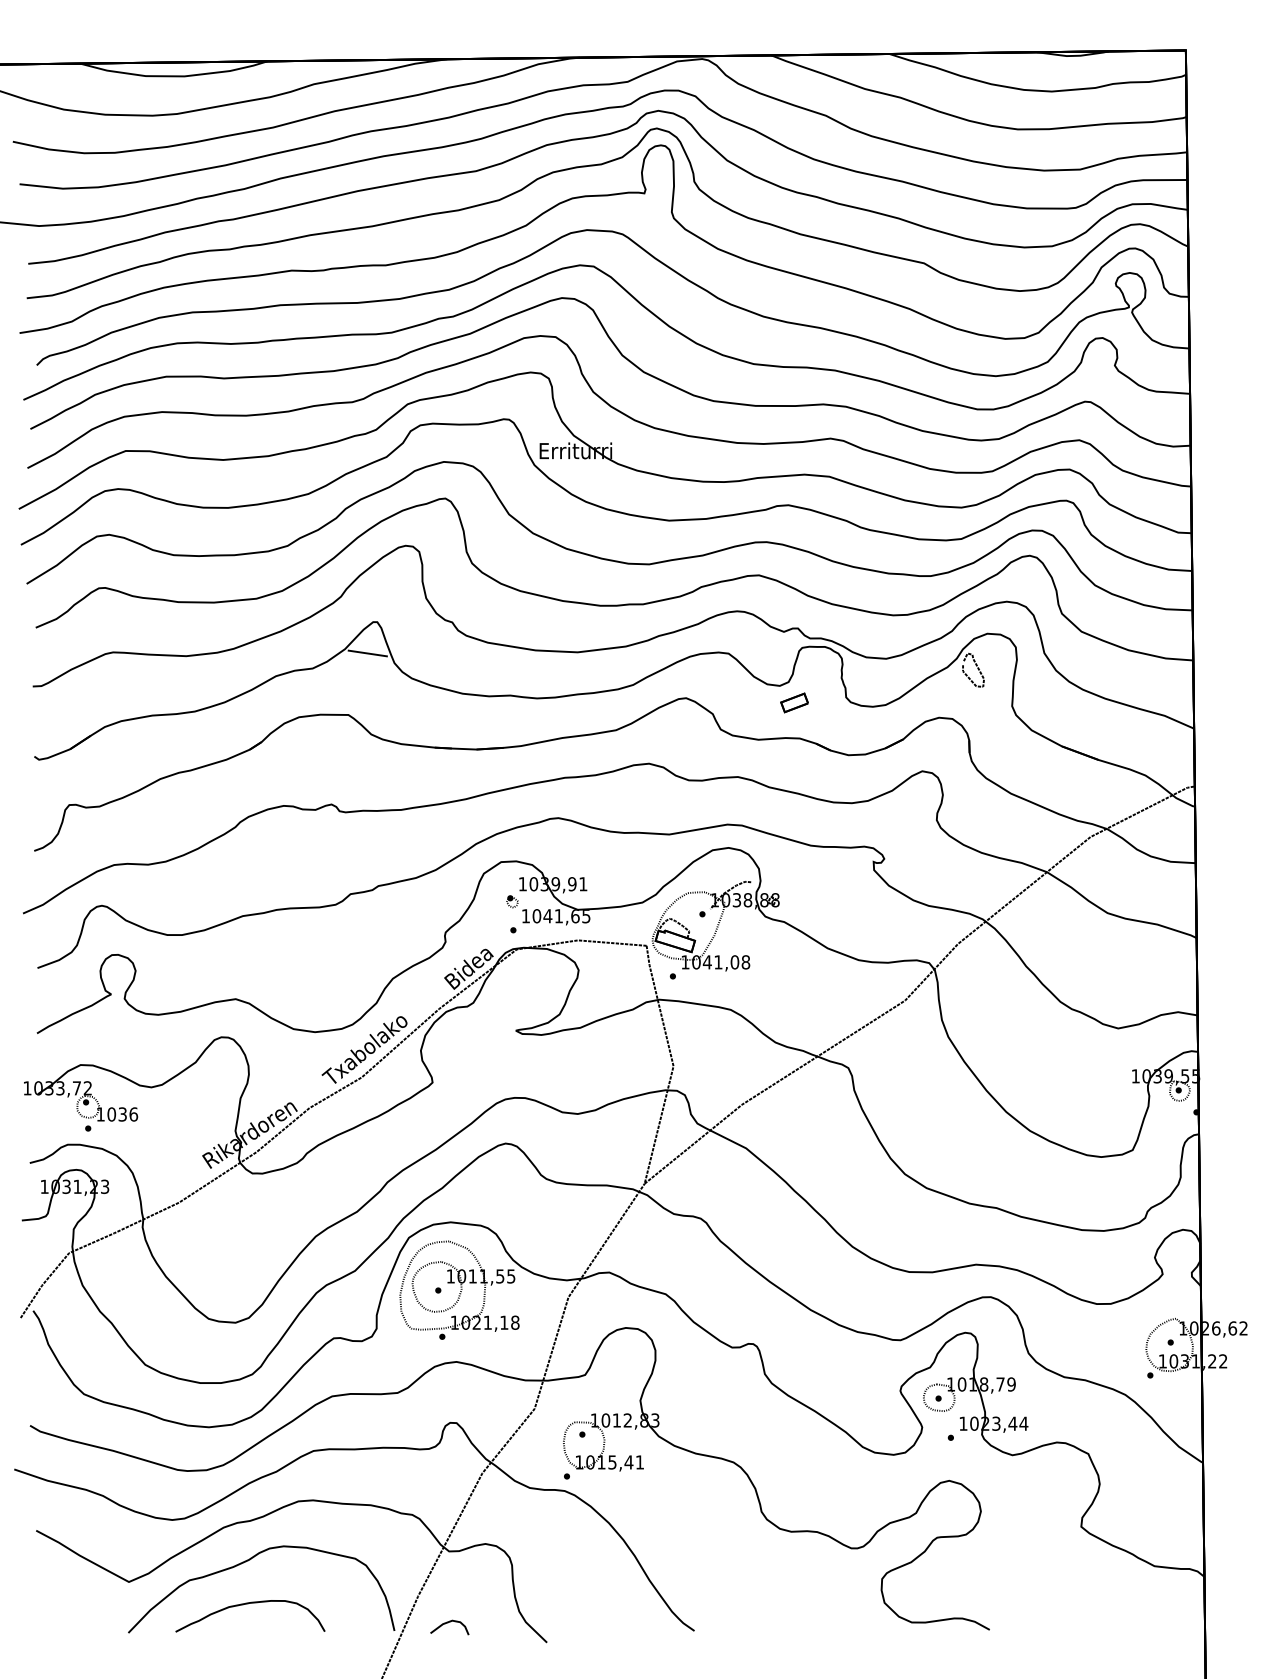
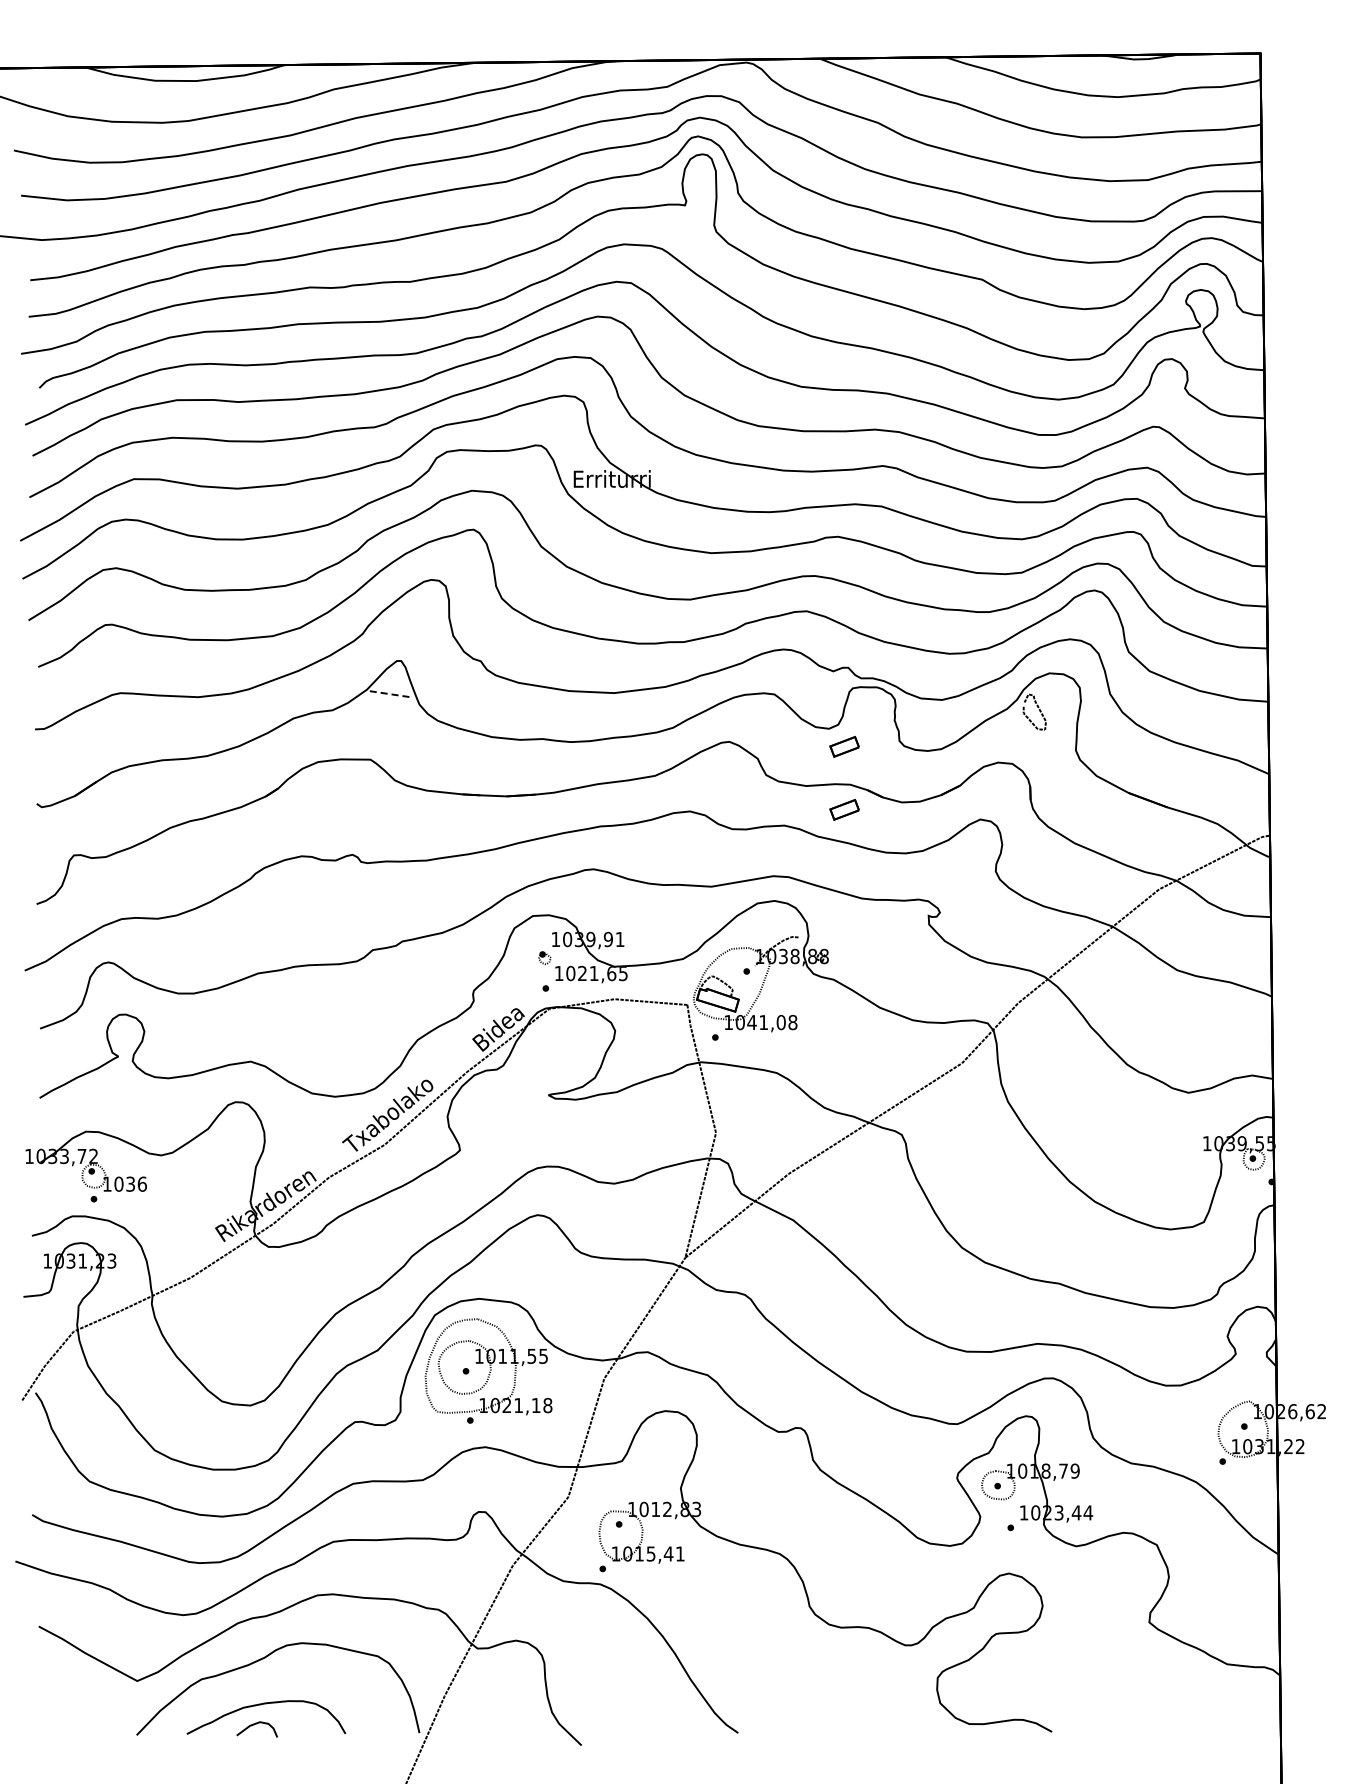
line: (368, 653) -> (391, 694), solid -> dashed
part: (794, 761) -> (844, 809), added
text: (547, 915) -> (582, 972), 1041,65 -> 1021,65
curve: (447, 1623) -> (254, 1725), moved

